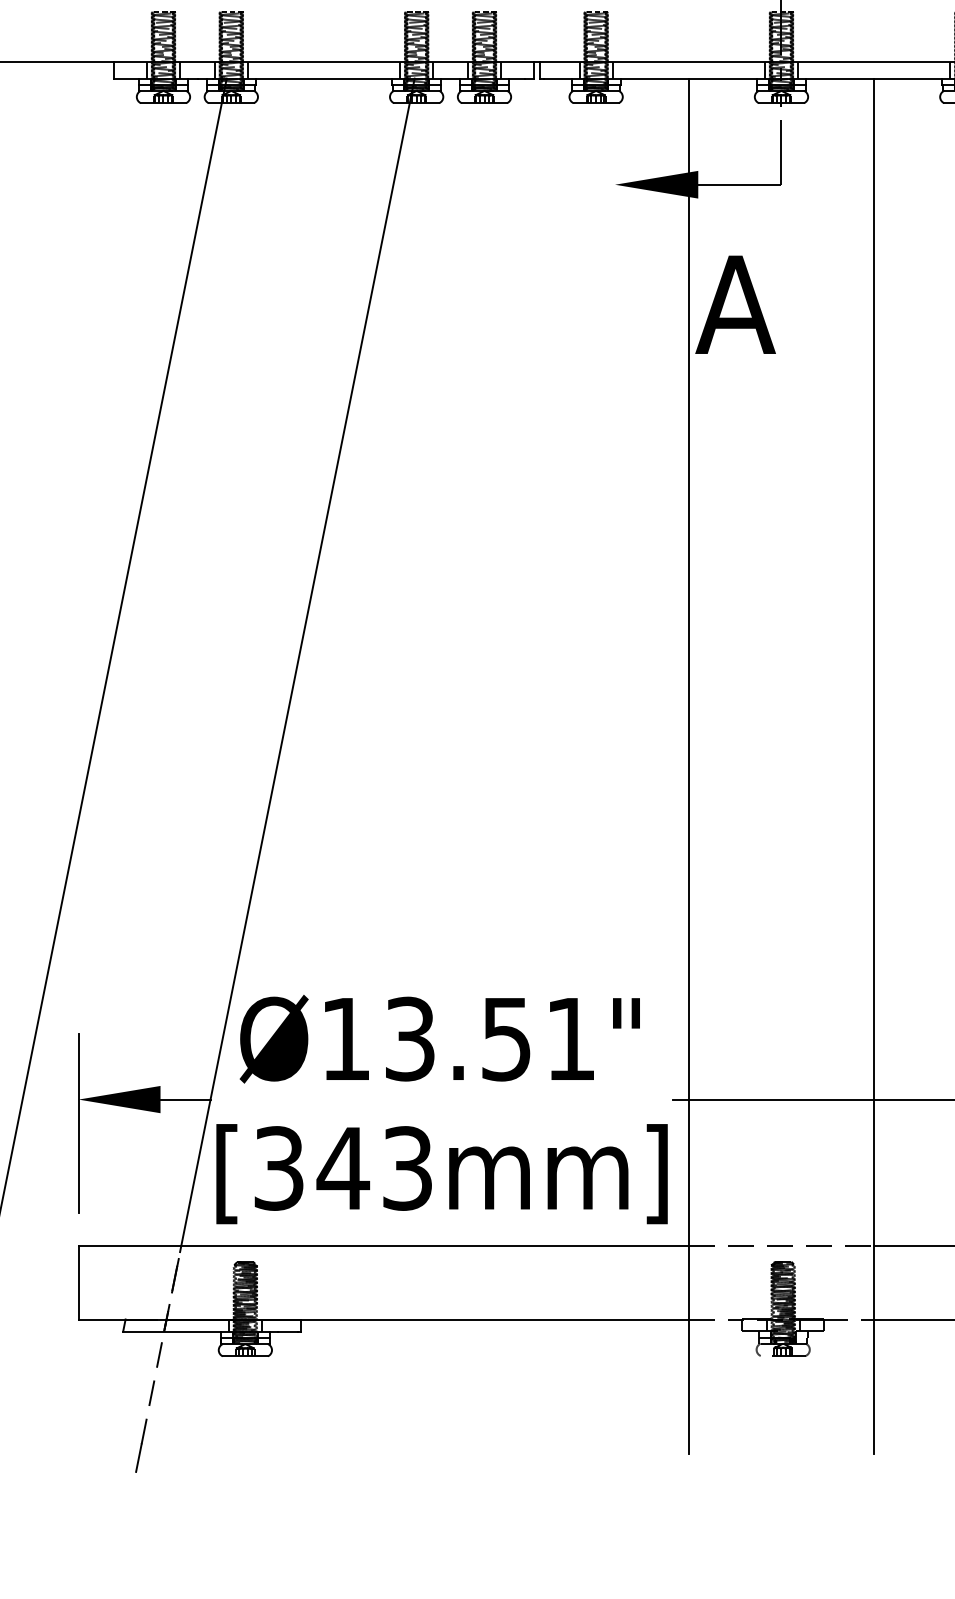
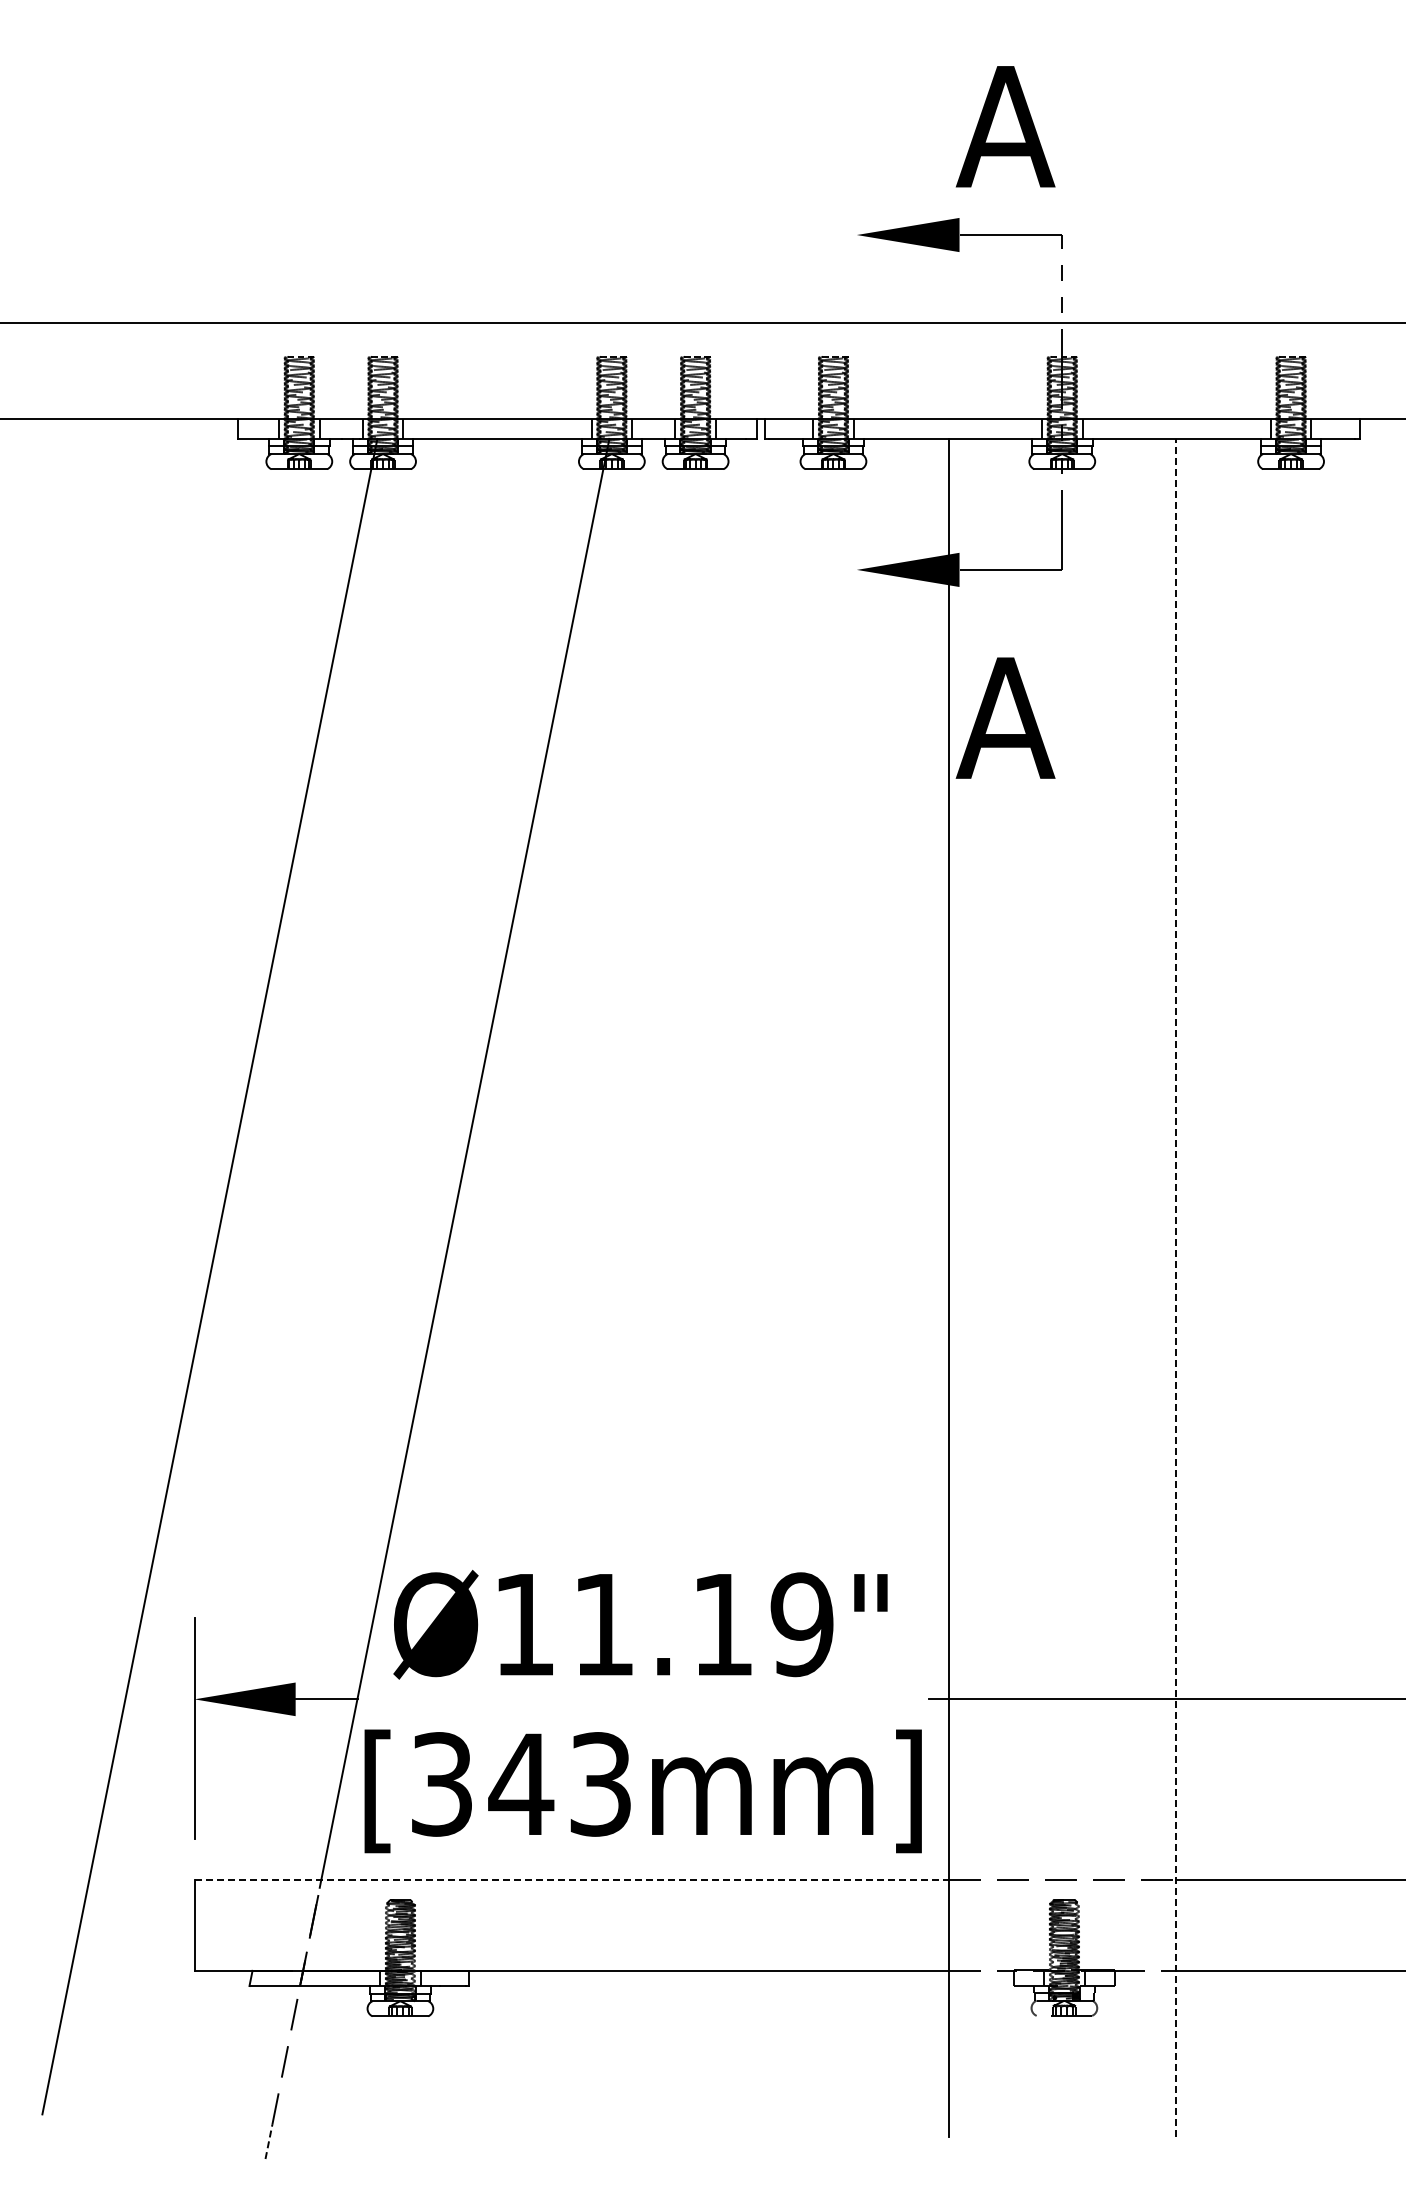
line: (874, 765) -> (1176, 1287), solid -> dashed
text: (490, 1038) -> (703, 1624), Ø13.51" -> Ø11.19"
line: (383, 1245) -> (571, 1879), solid -> dashed
line: (139, 1457) -> (269, 2141), solid -> dashed

